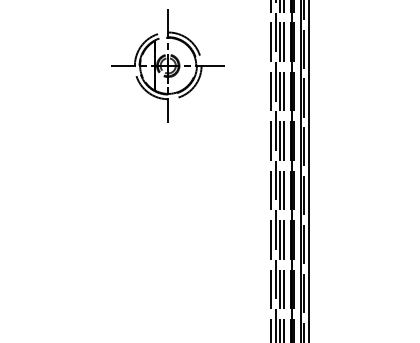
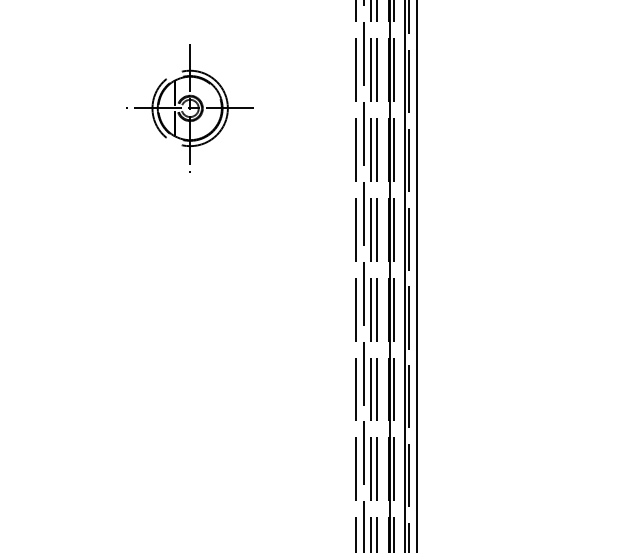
part: (167, 65) -> (189, 107), size x0.7

